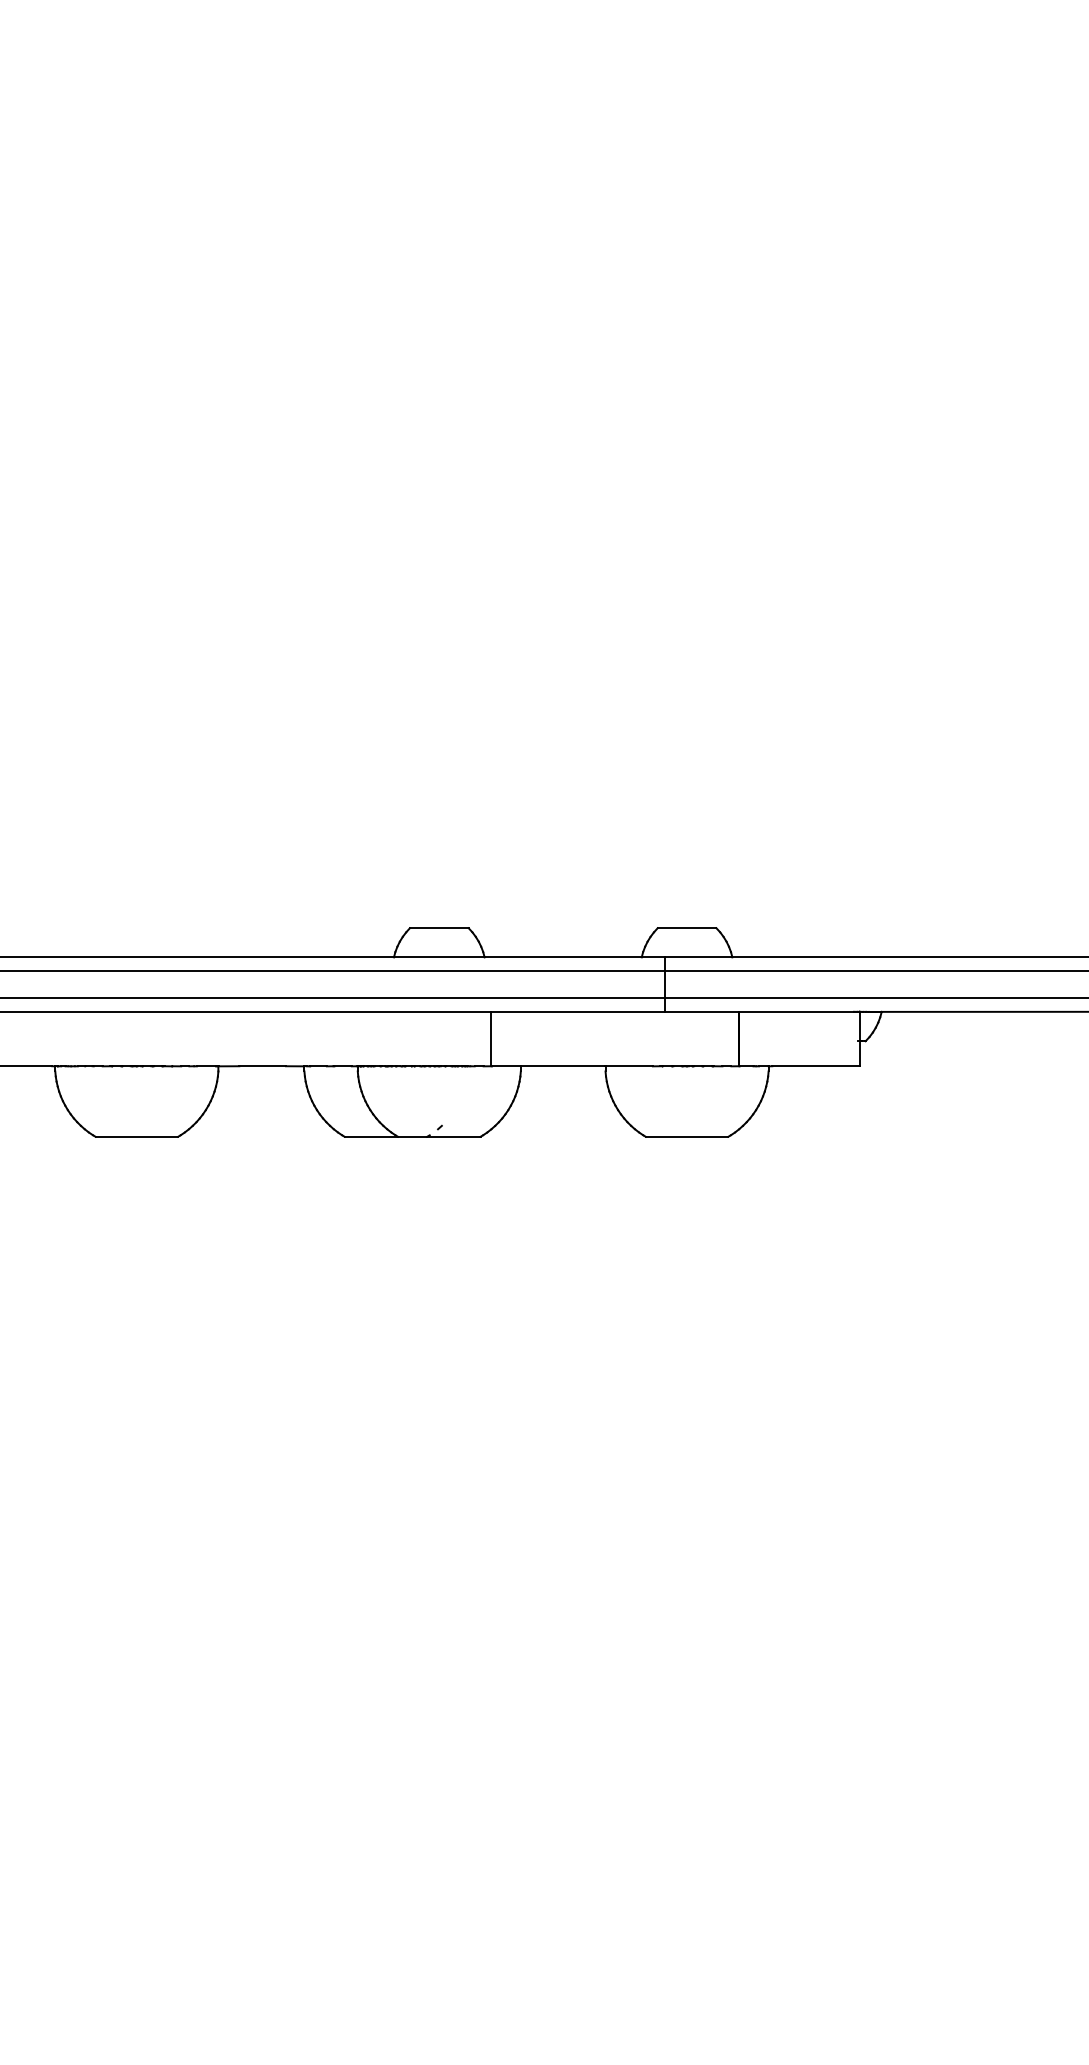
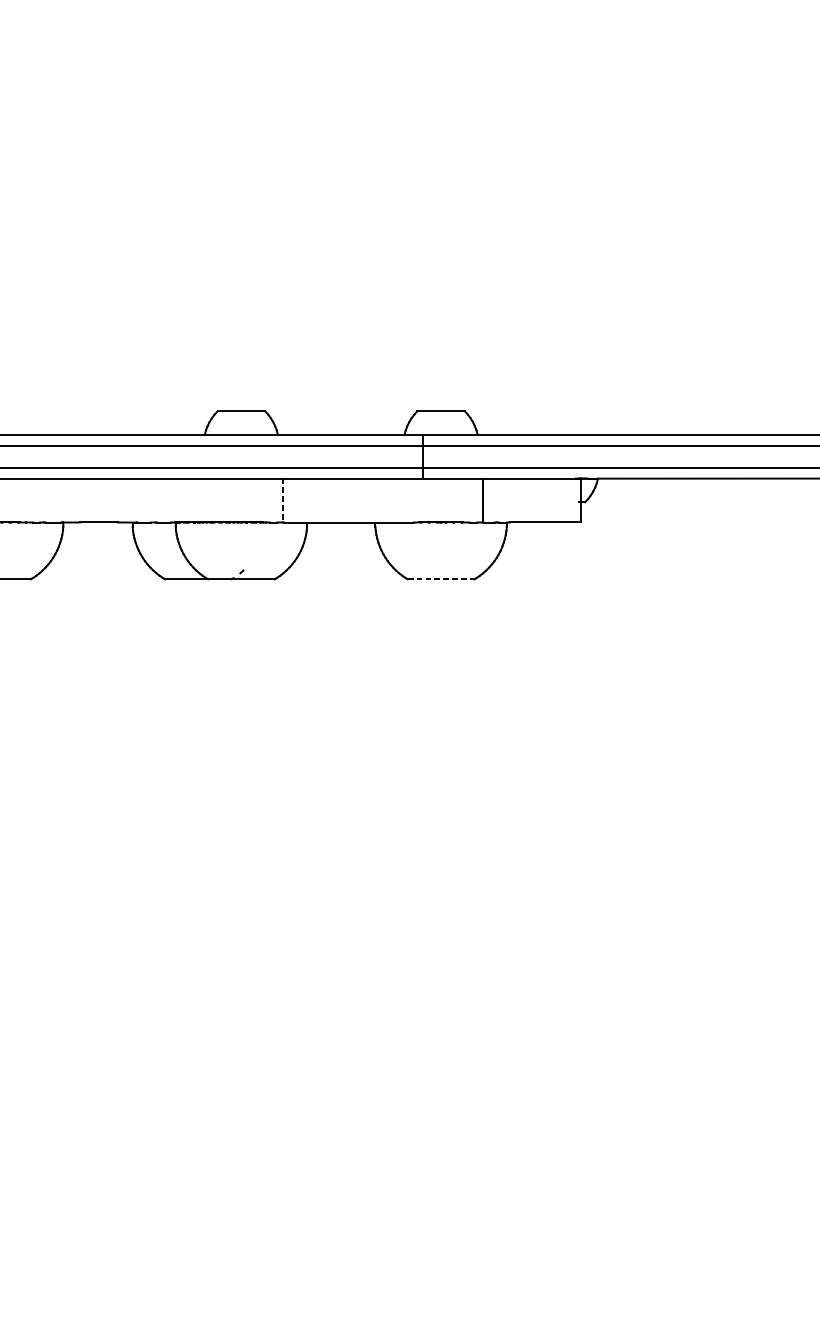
line: (491, 1039) -> (283, 500), solid -> dashed
line: (687, 1136) -> (441, 579), solid -> dashed

